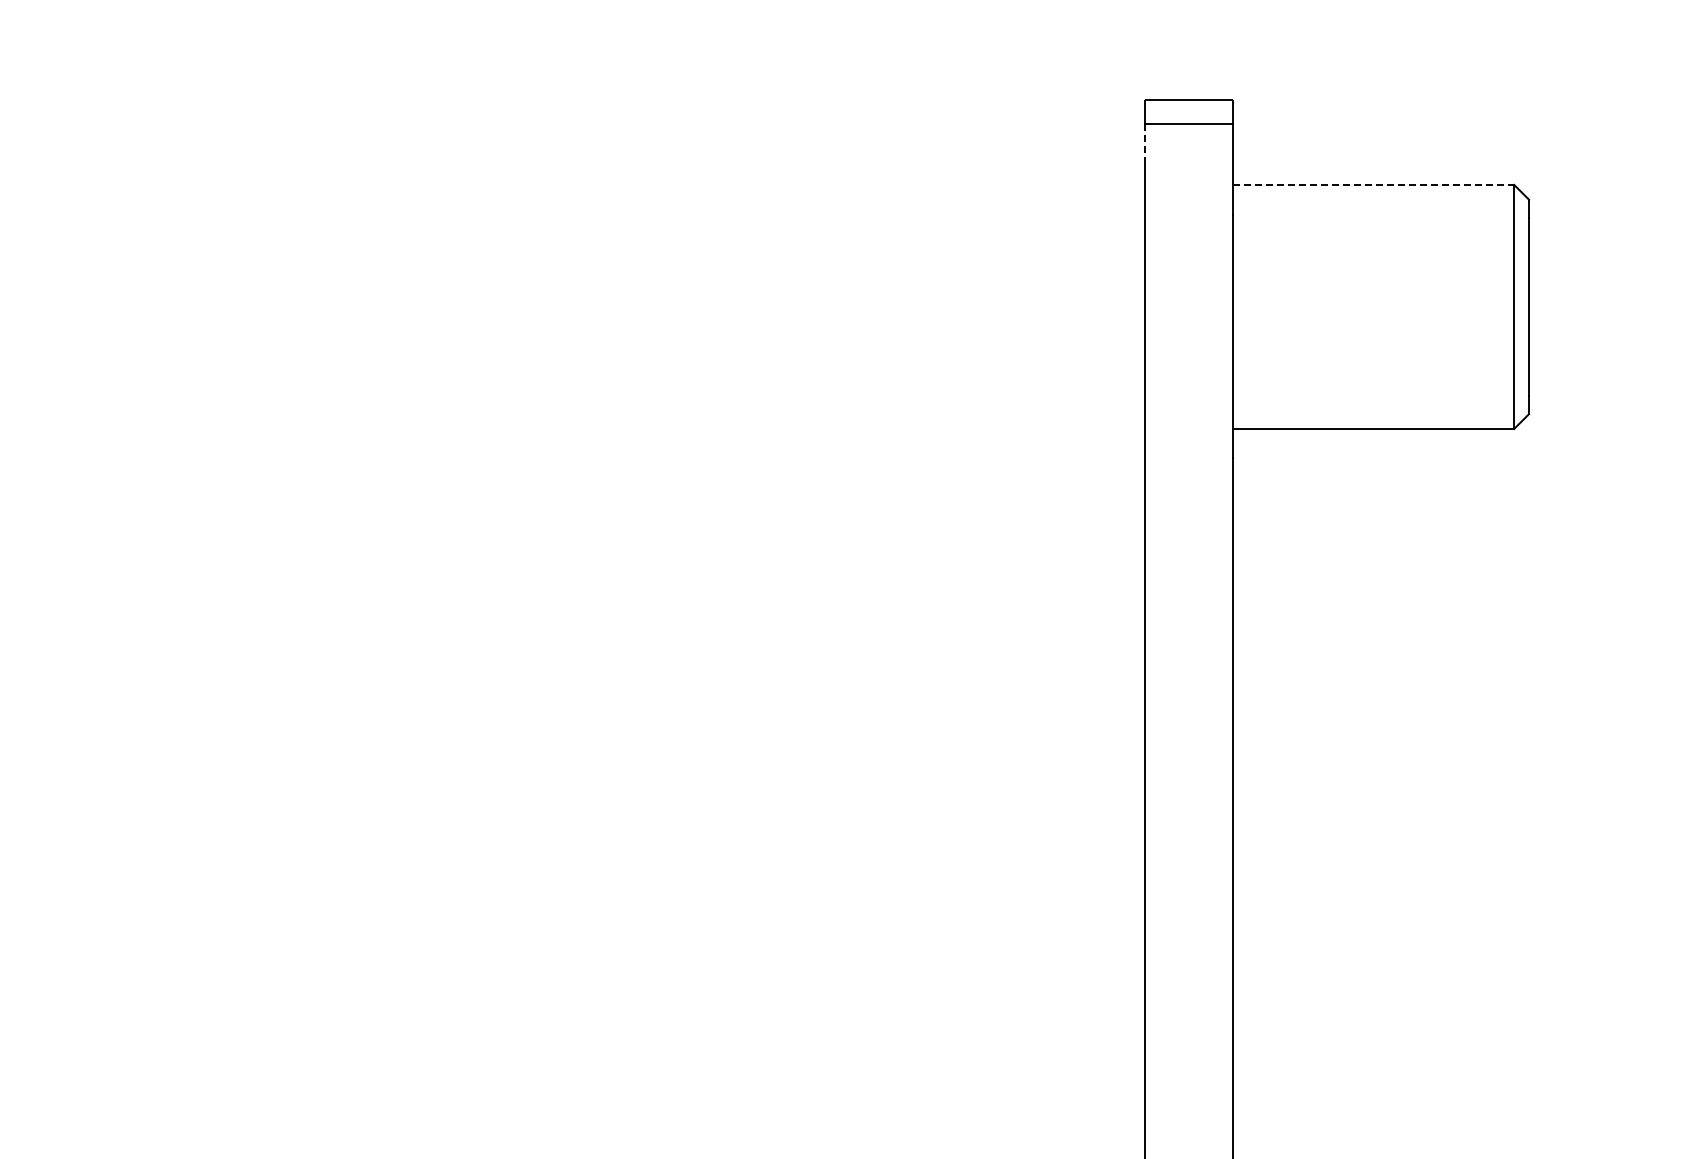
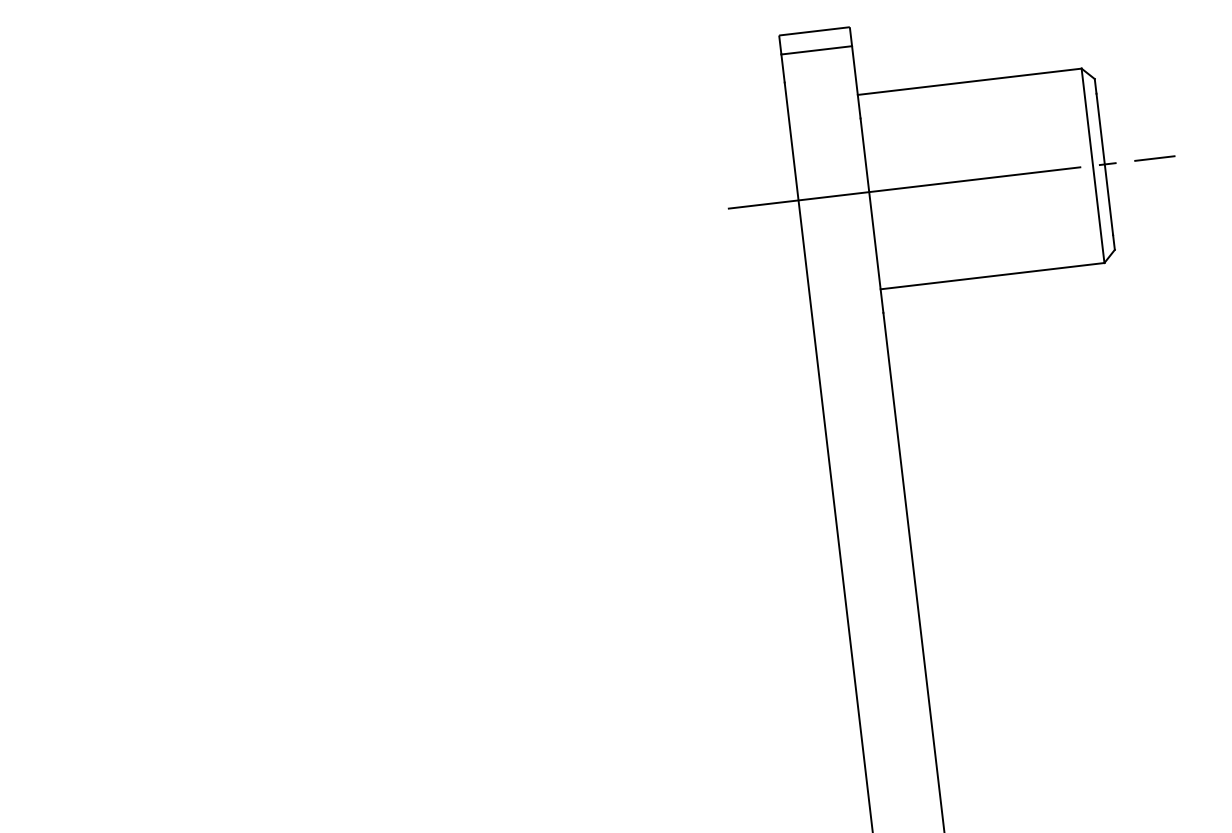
line: (1144, 141) -> (782, 68), dashed -> solid
line: (1374, 184) -> (970, 81), dashed -> solid
line: (1336, 306) -> (951, 182), added

